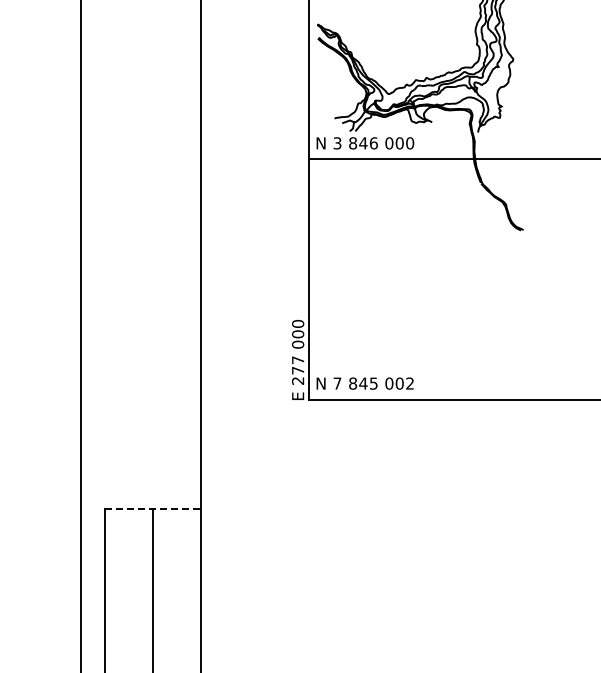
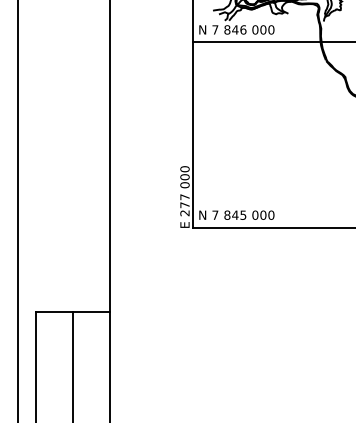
text: (337, 143) -> (215, 30), 3 -> 7
text: (410, 383) -> (271, 215), 002 -> 000
line: (153, 509) -> (73, 312), dashed -> solid

